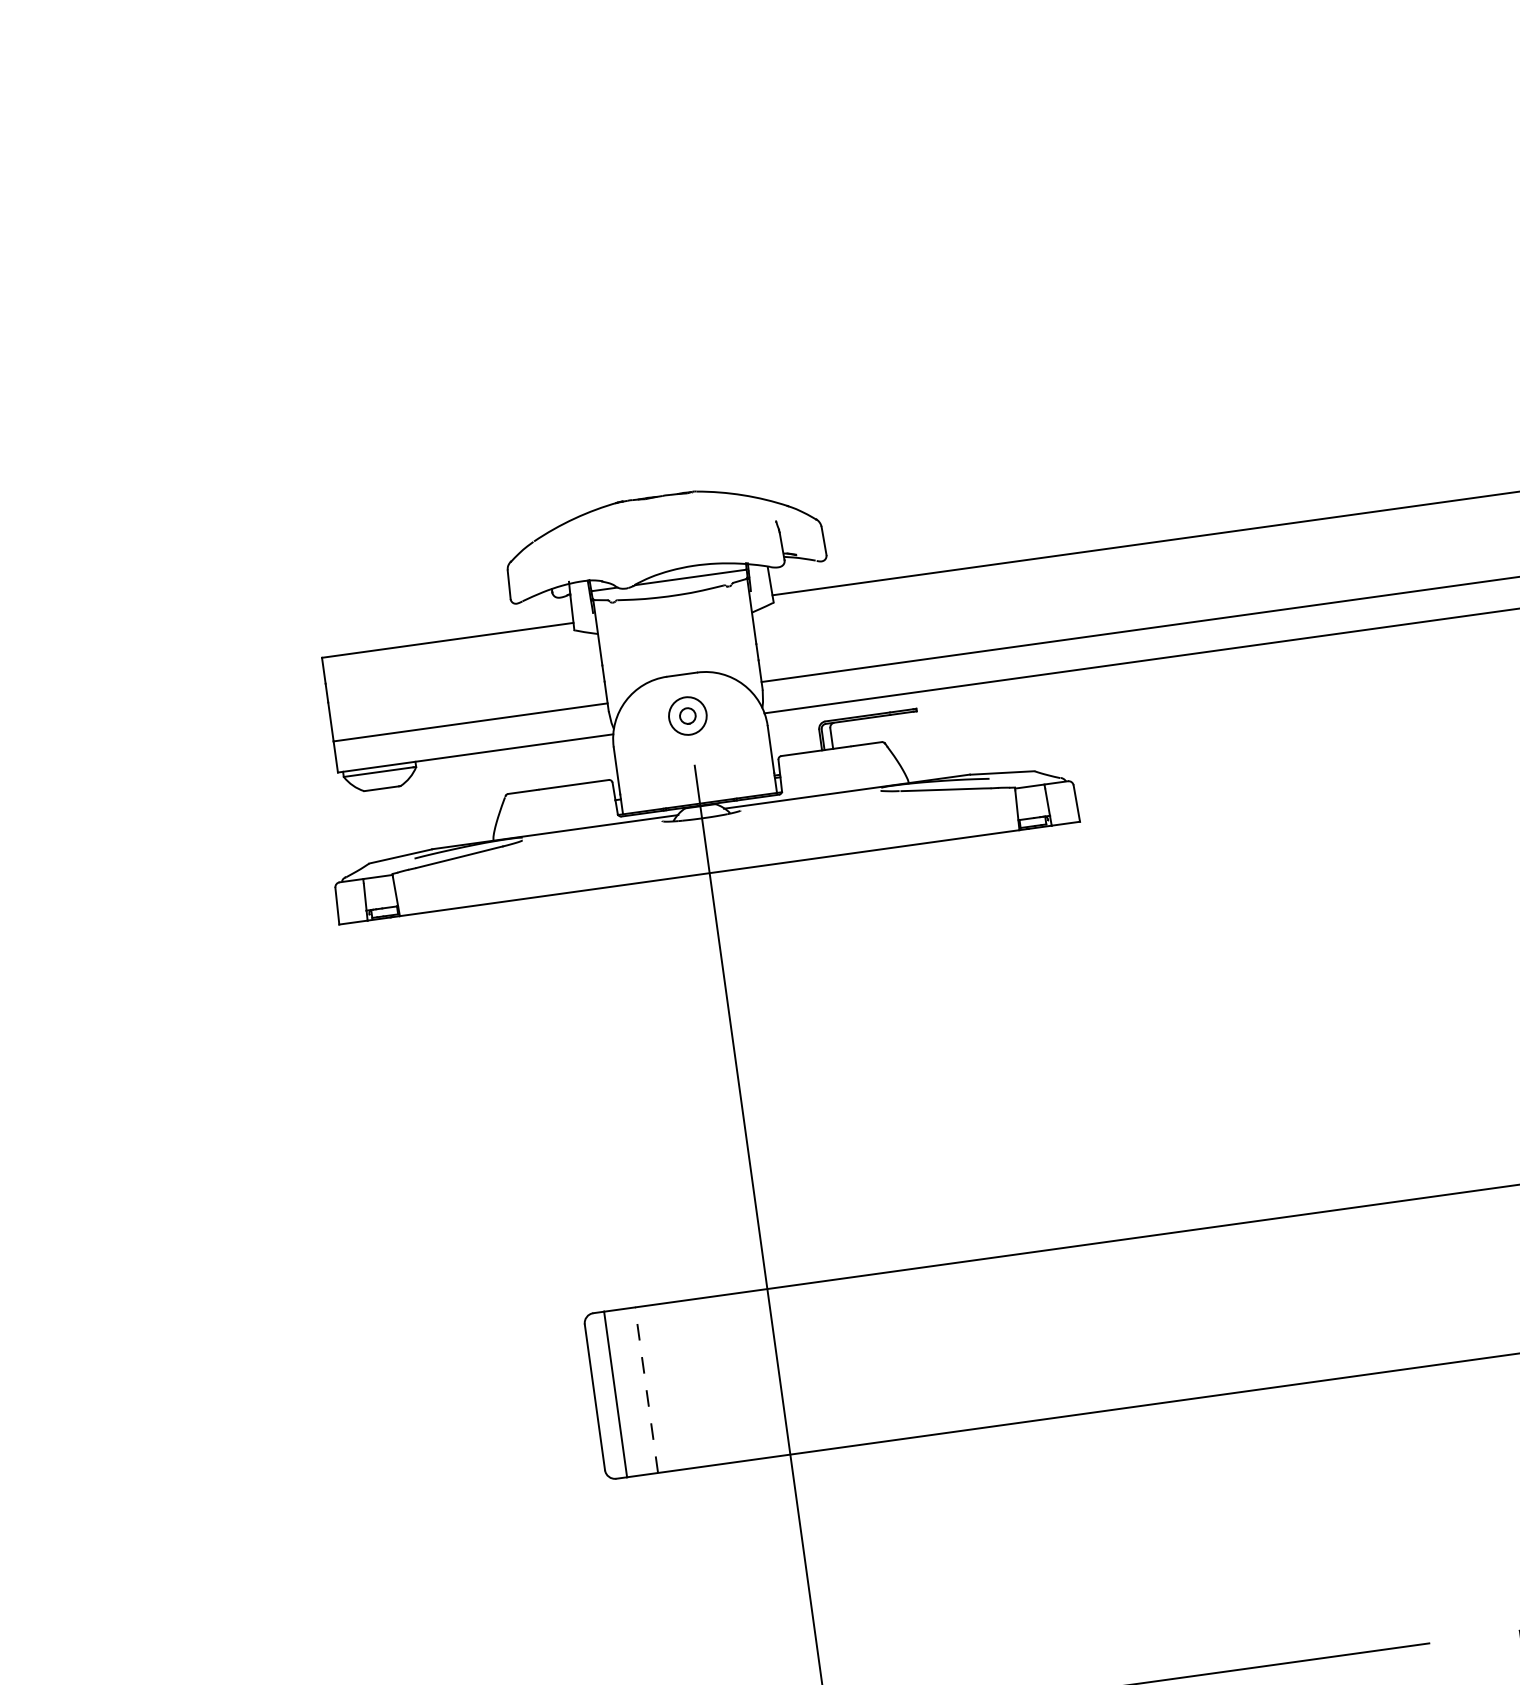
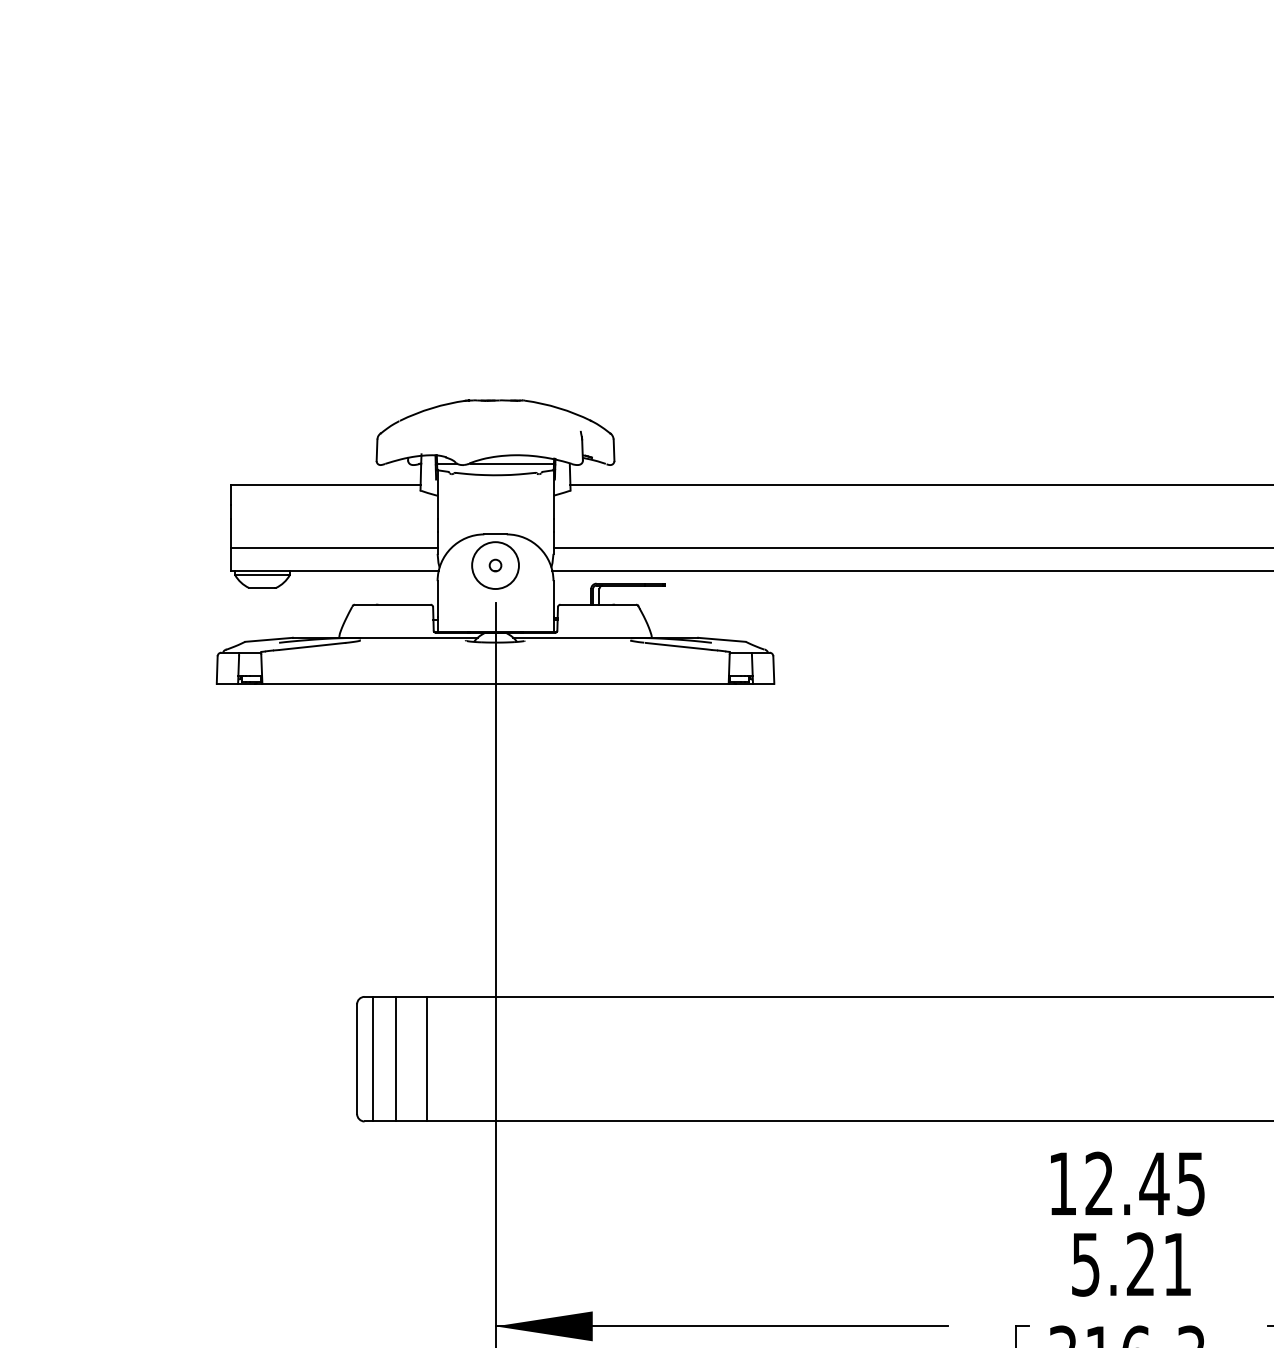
circle: (687, 715) -> (495, 565), size x1.67
line: (688, 1383) -> (427, 1058), added
line: (645, 1389) -> (395, 1058), dashed -> solid

